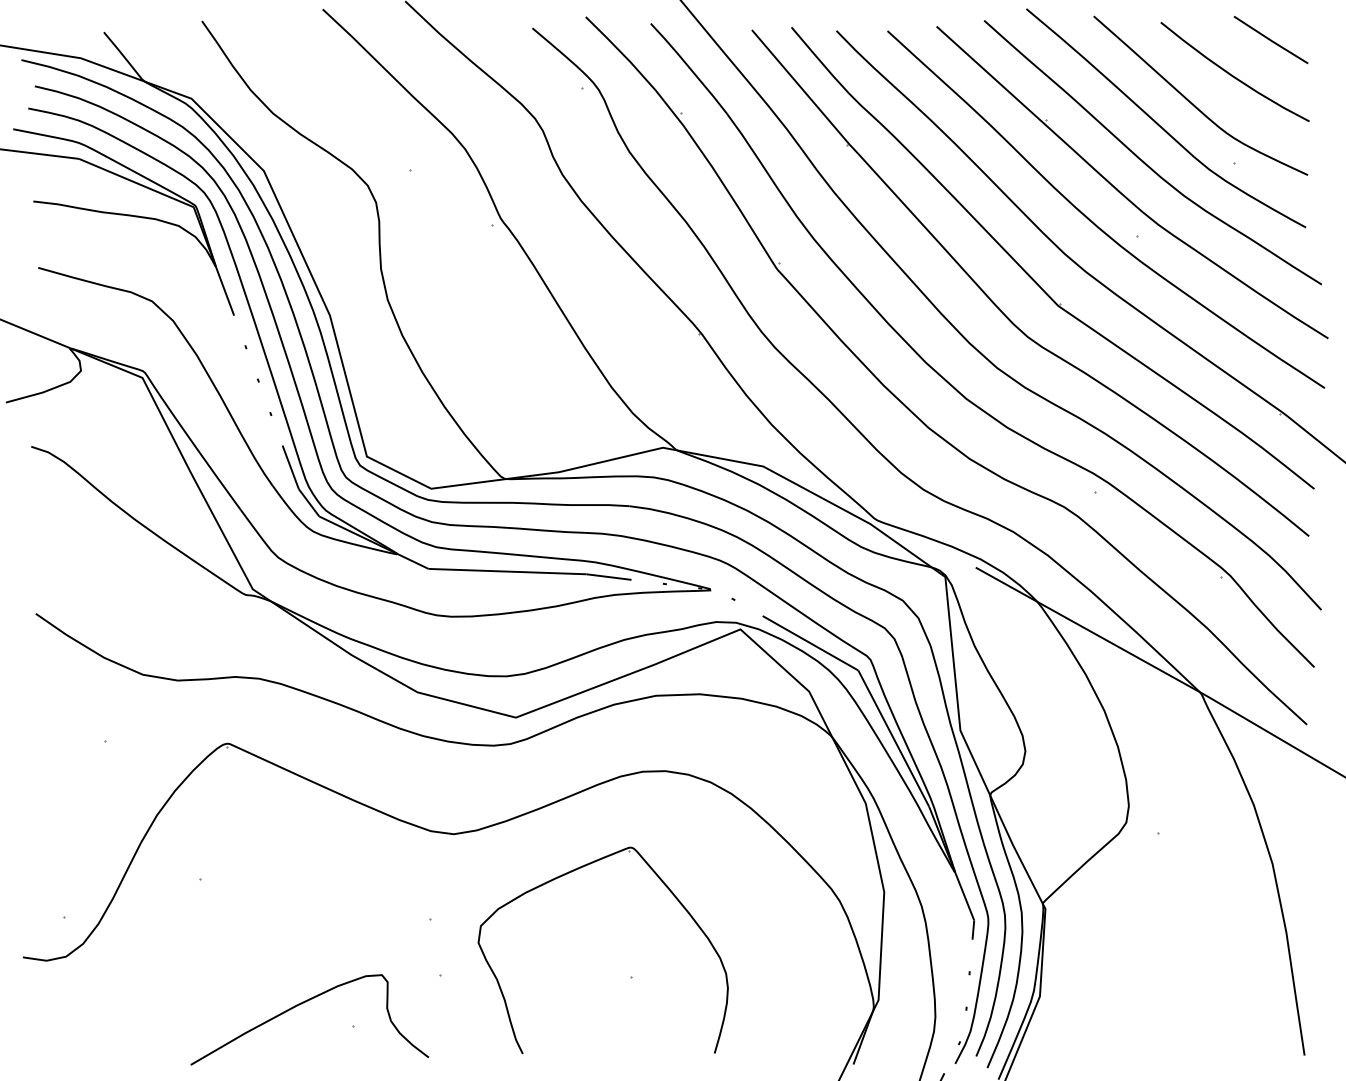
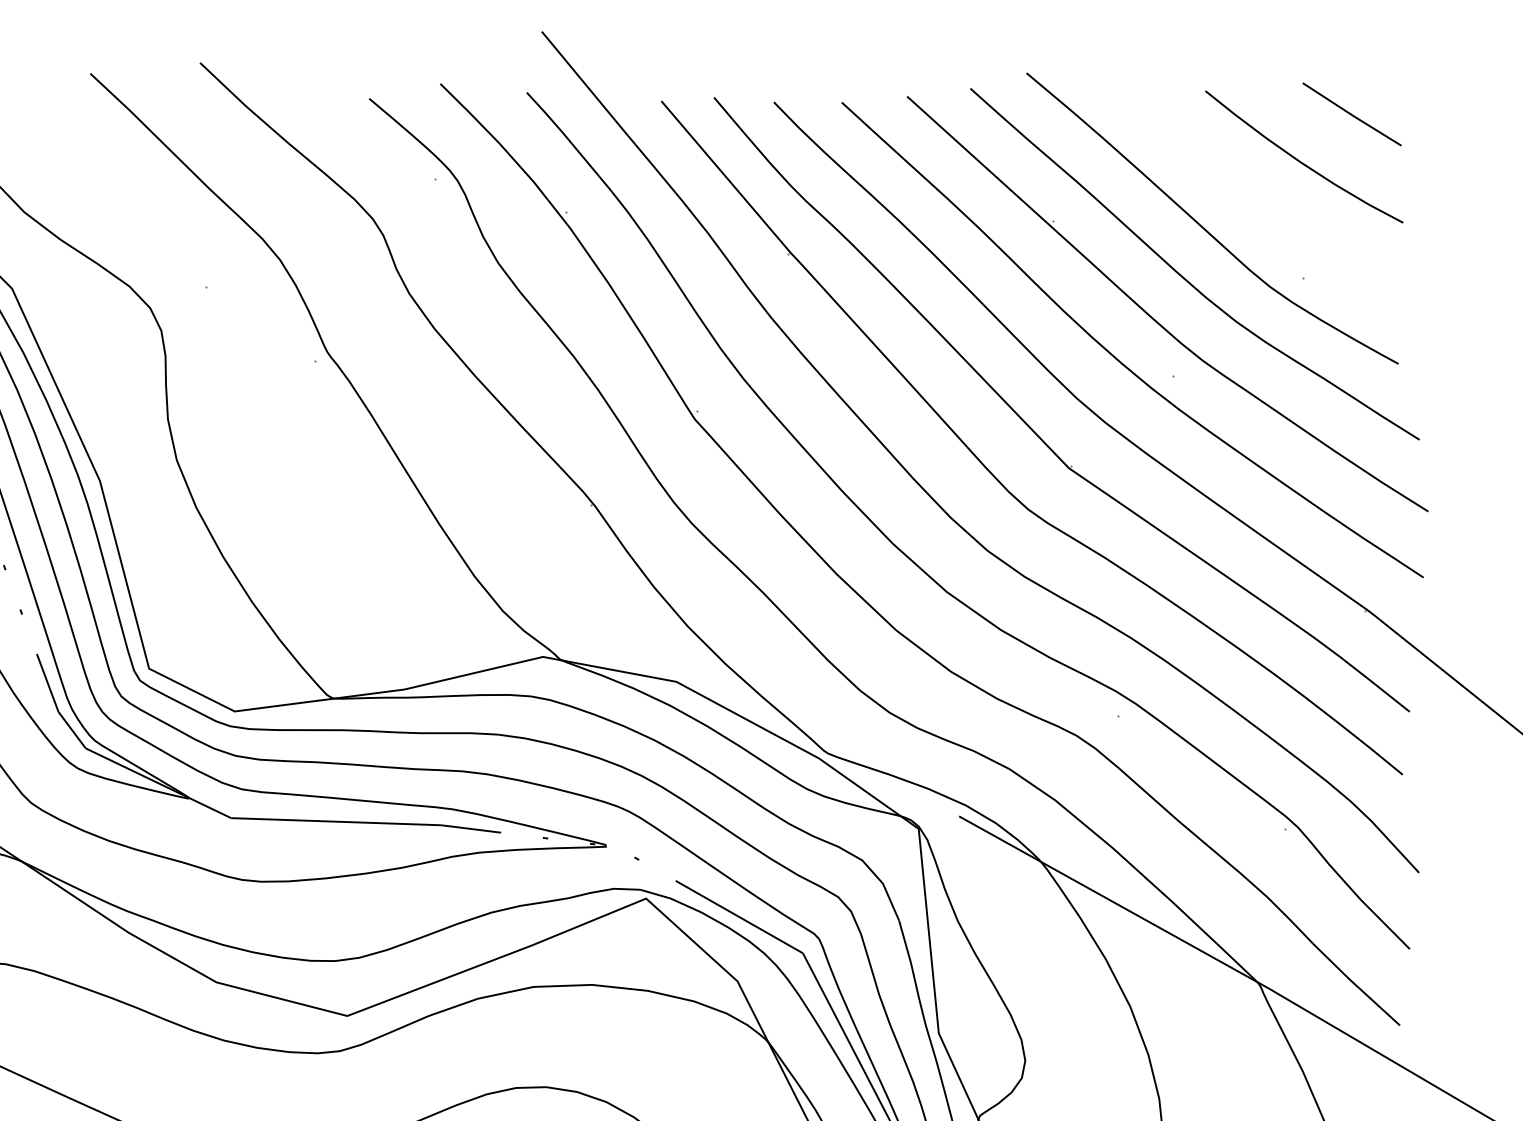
curve: (1192, 102) -> (1247, 197), removed

